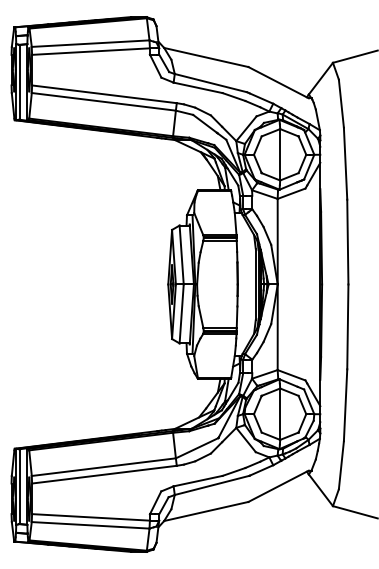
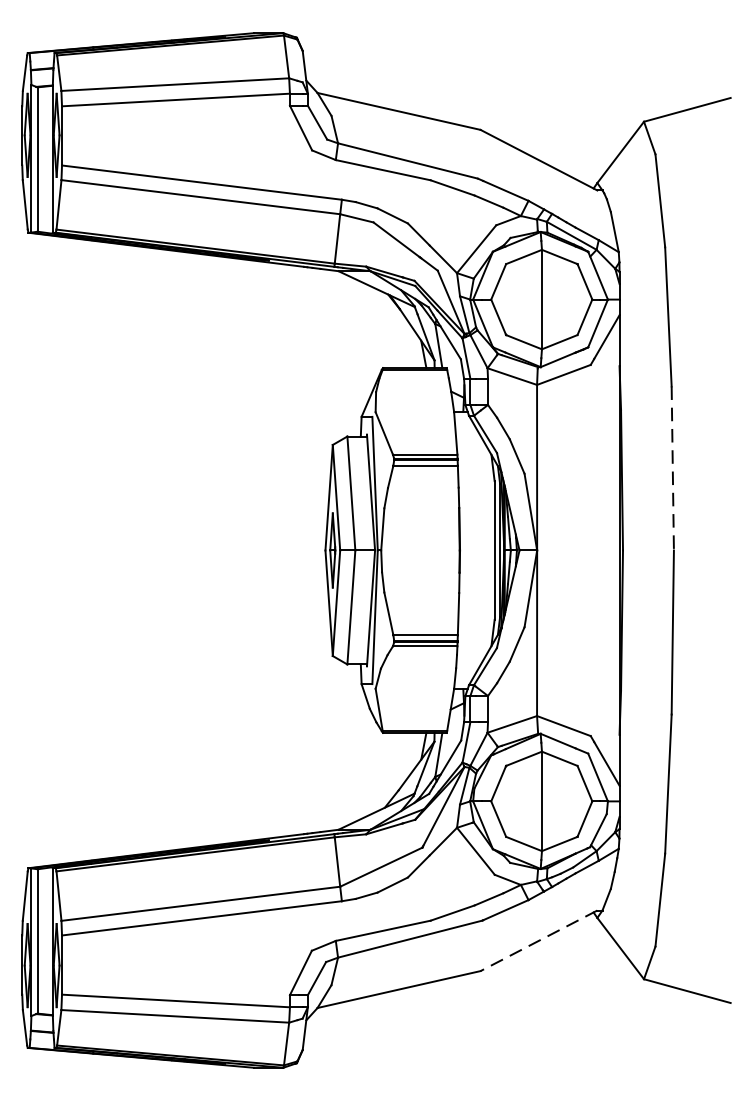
line: (347, 242) -> (672, 469), solid -> dashed
line: (278, 486) -> (538, 941), solid -> dashed

